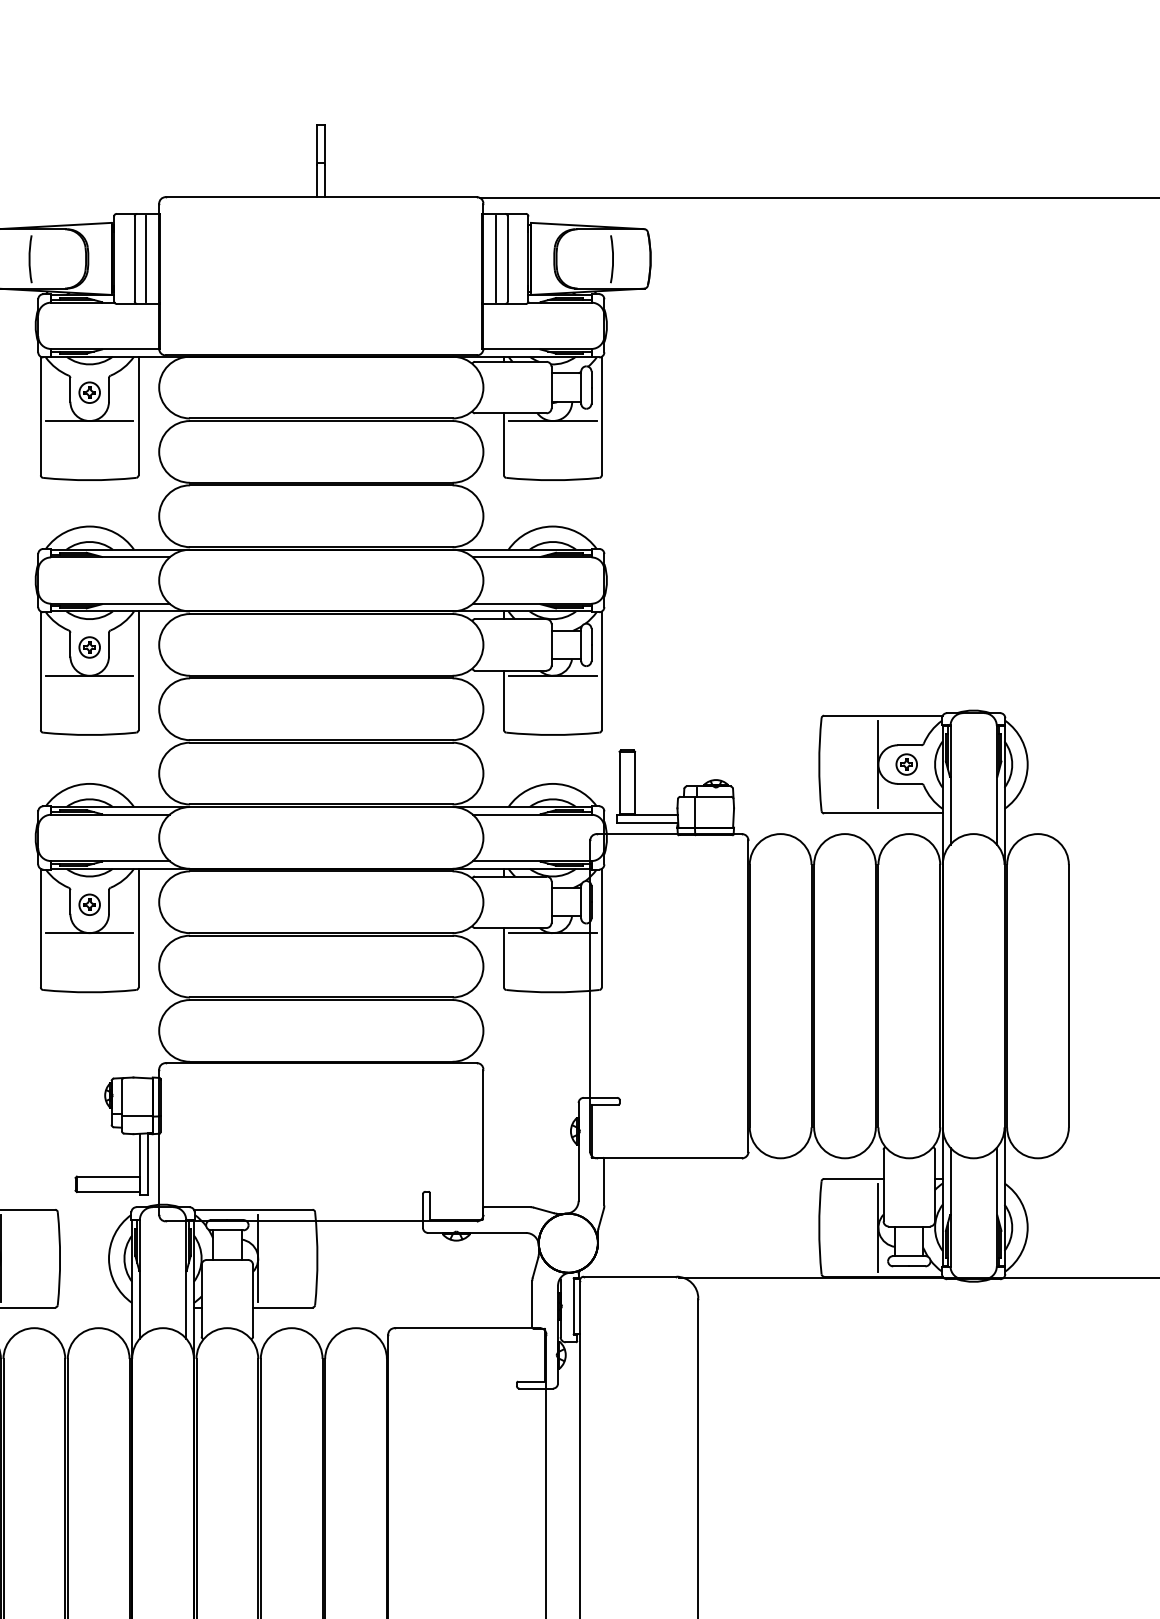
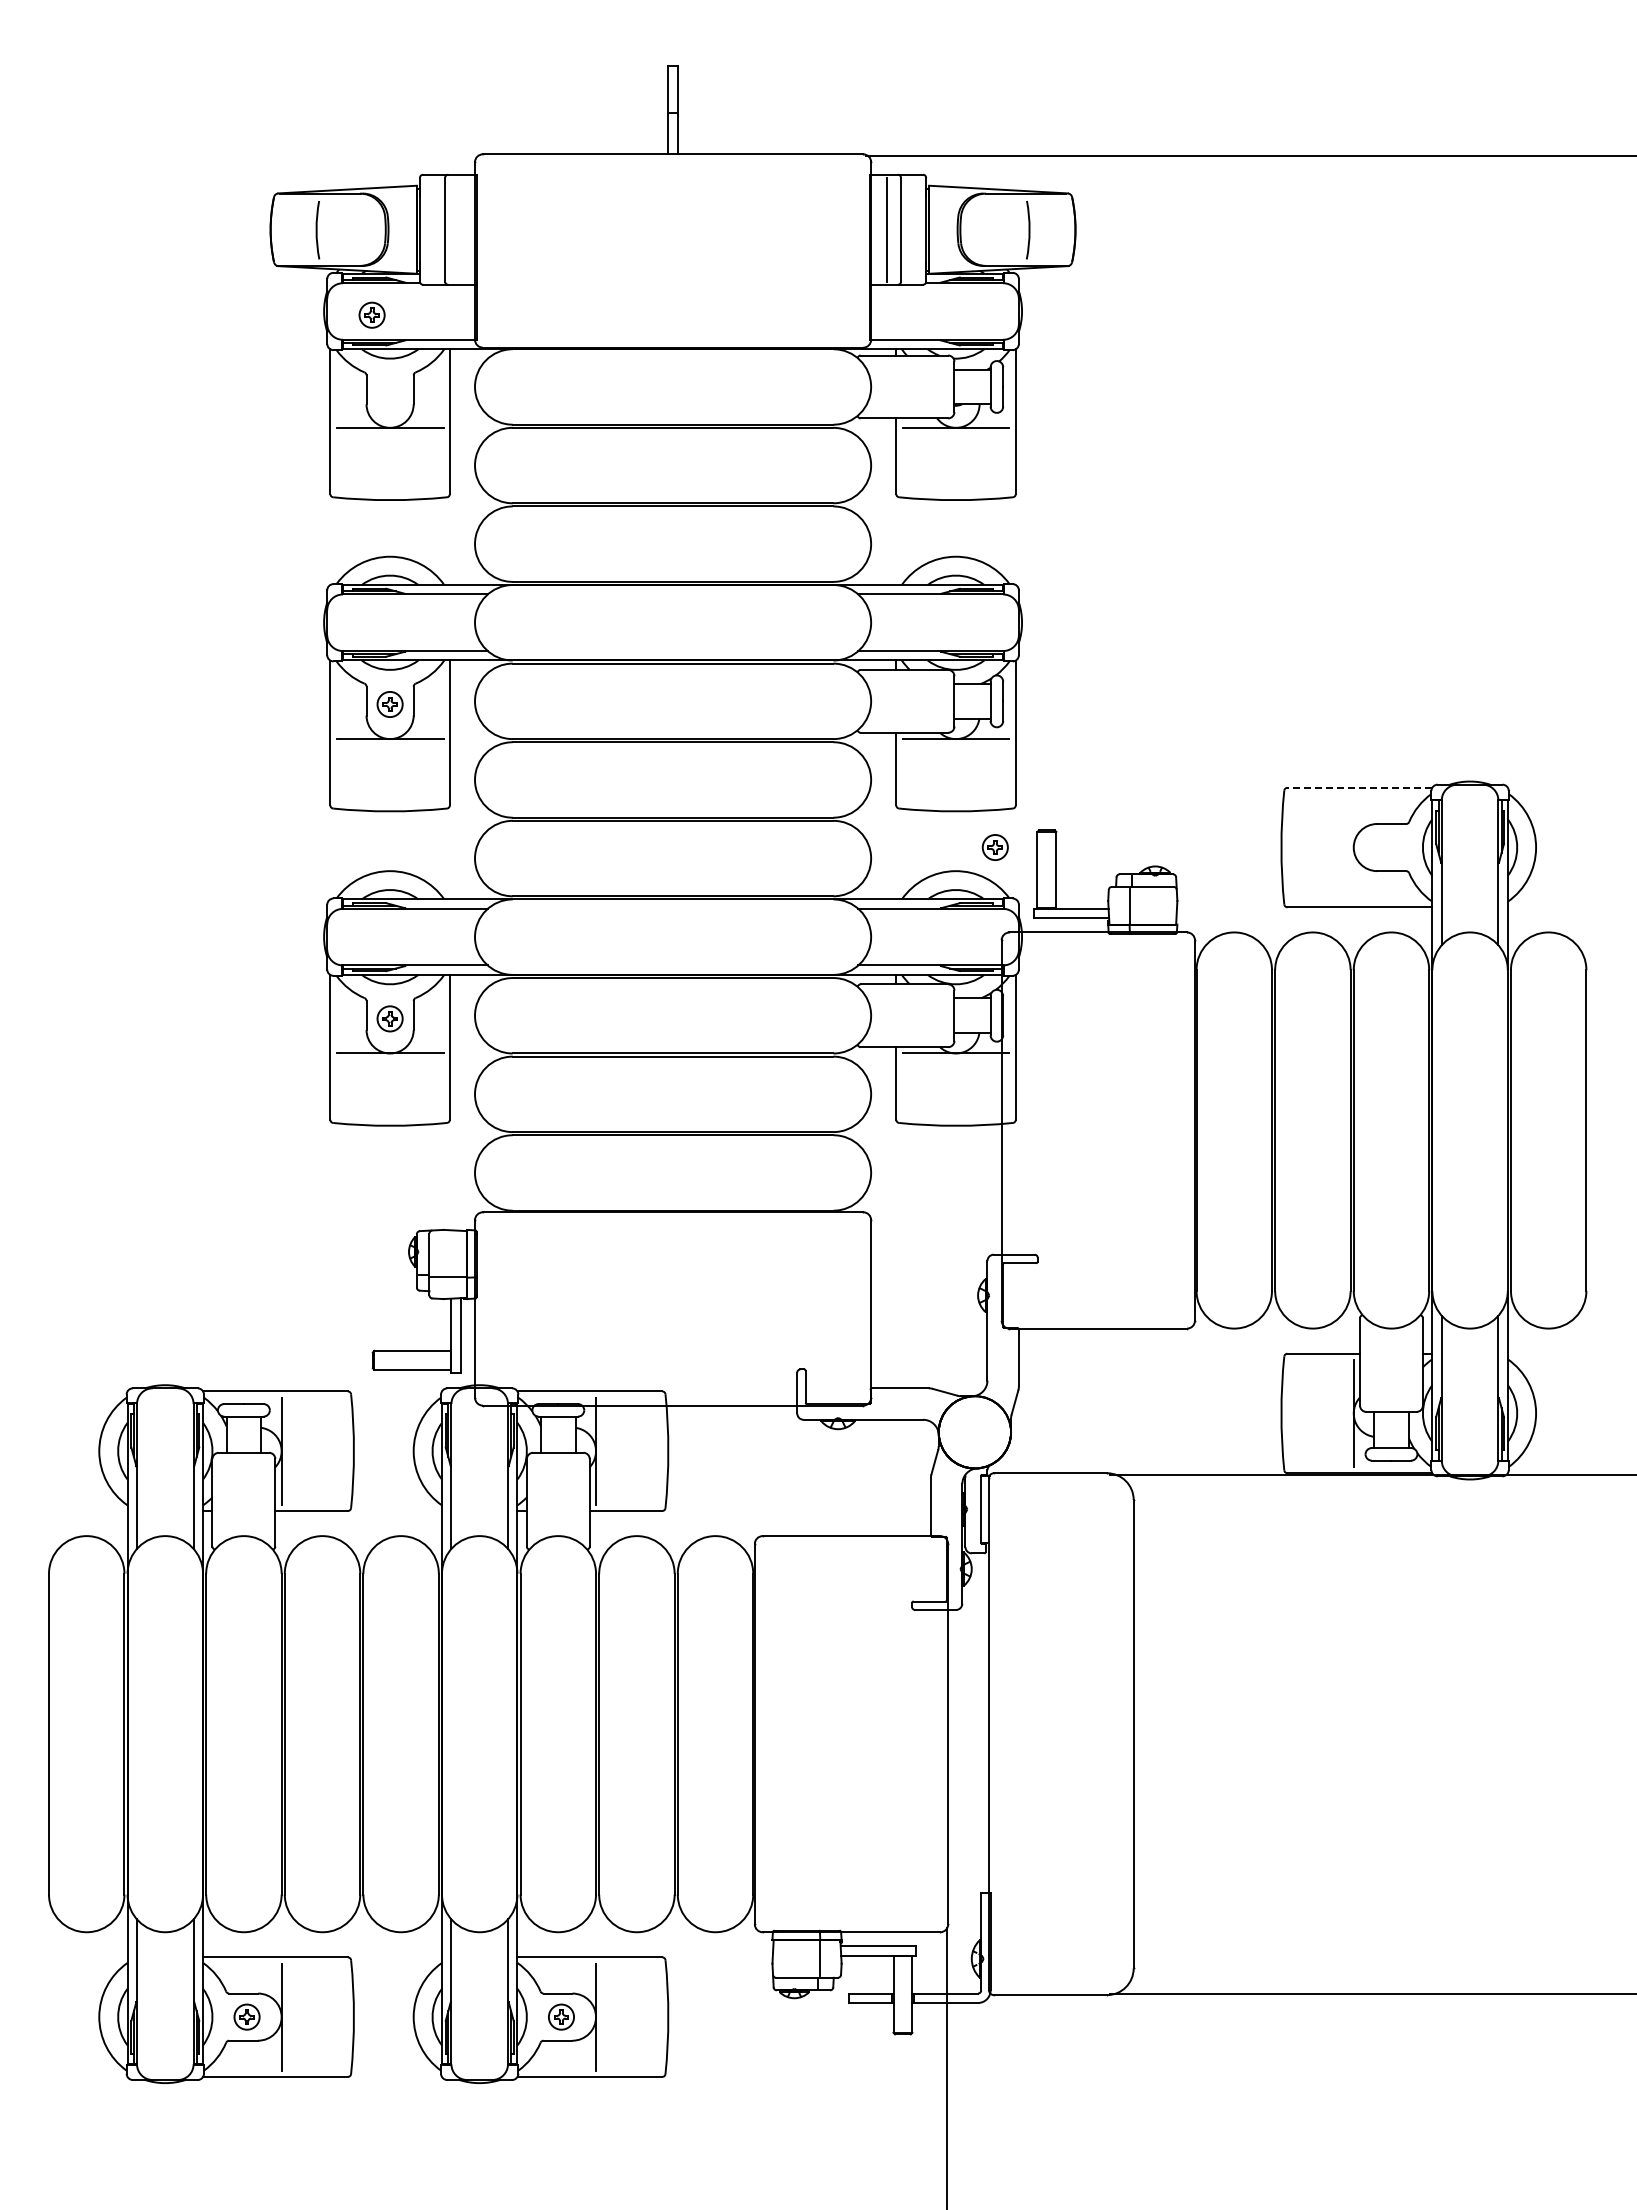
line: (146, 258) -> (459, 229), removed
part: (89, 392) -> (371, 314), moved
line: (883, 715) -> (1359, 787), solid -> dashed
line: (878, 764) -> (1353, 847), removed
part: (906, 764) -> (994, 847), moved

